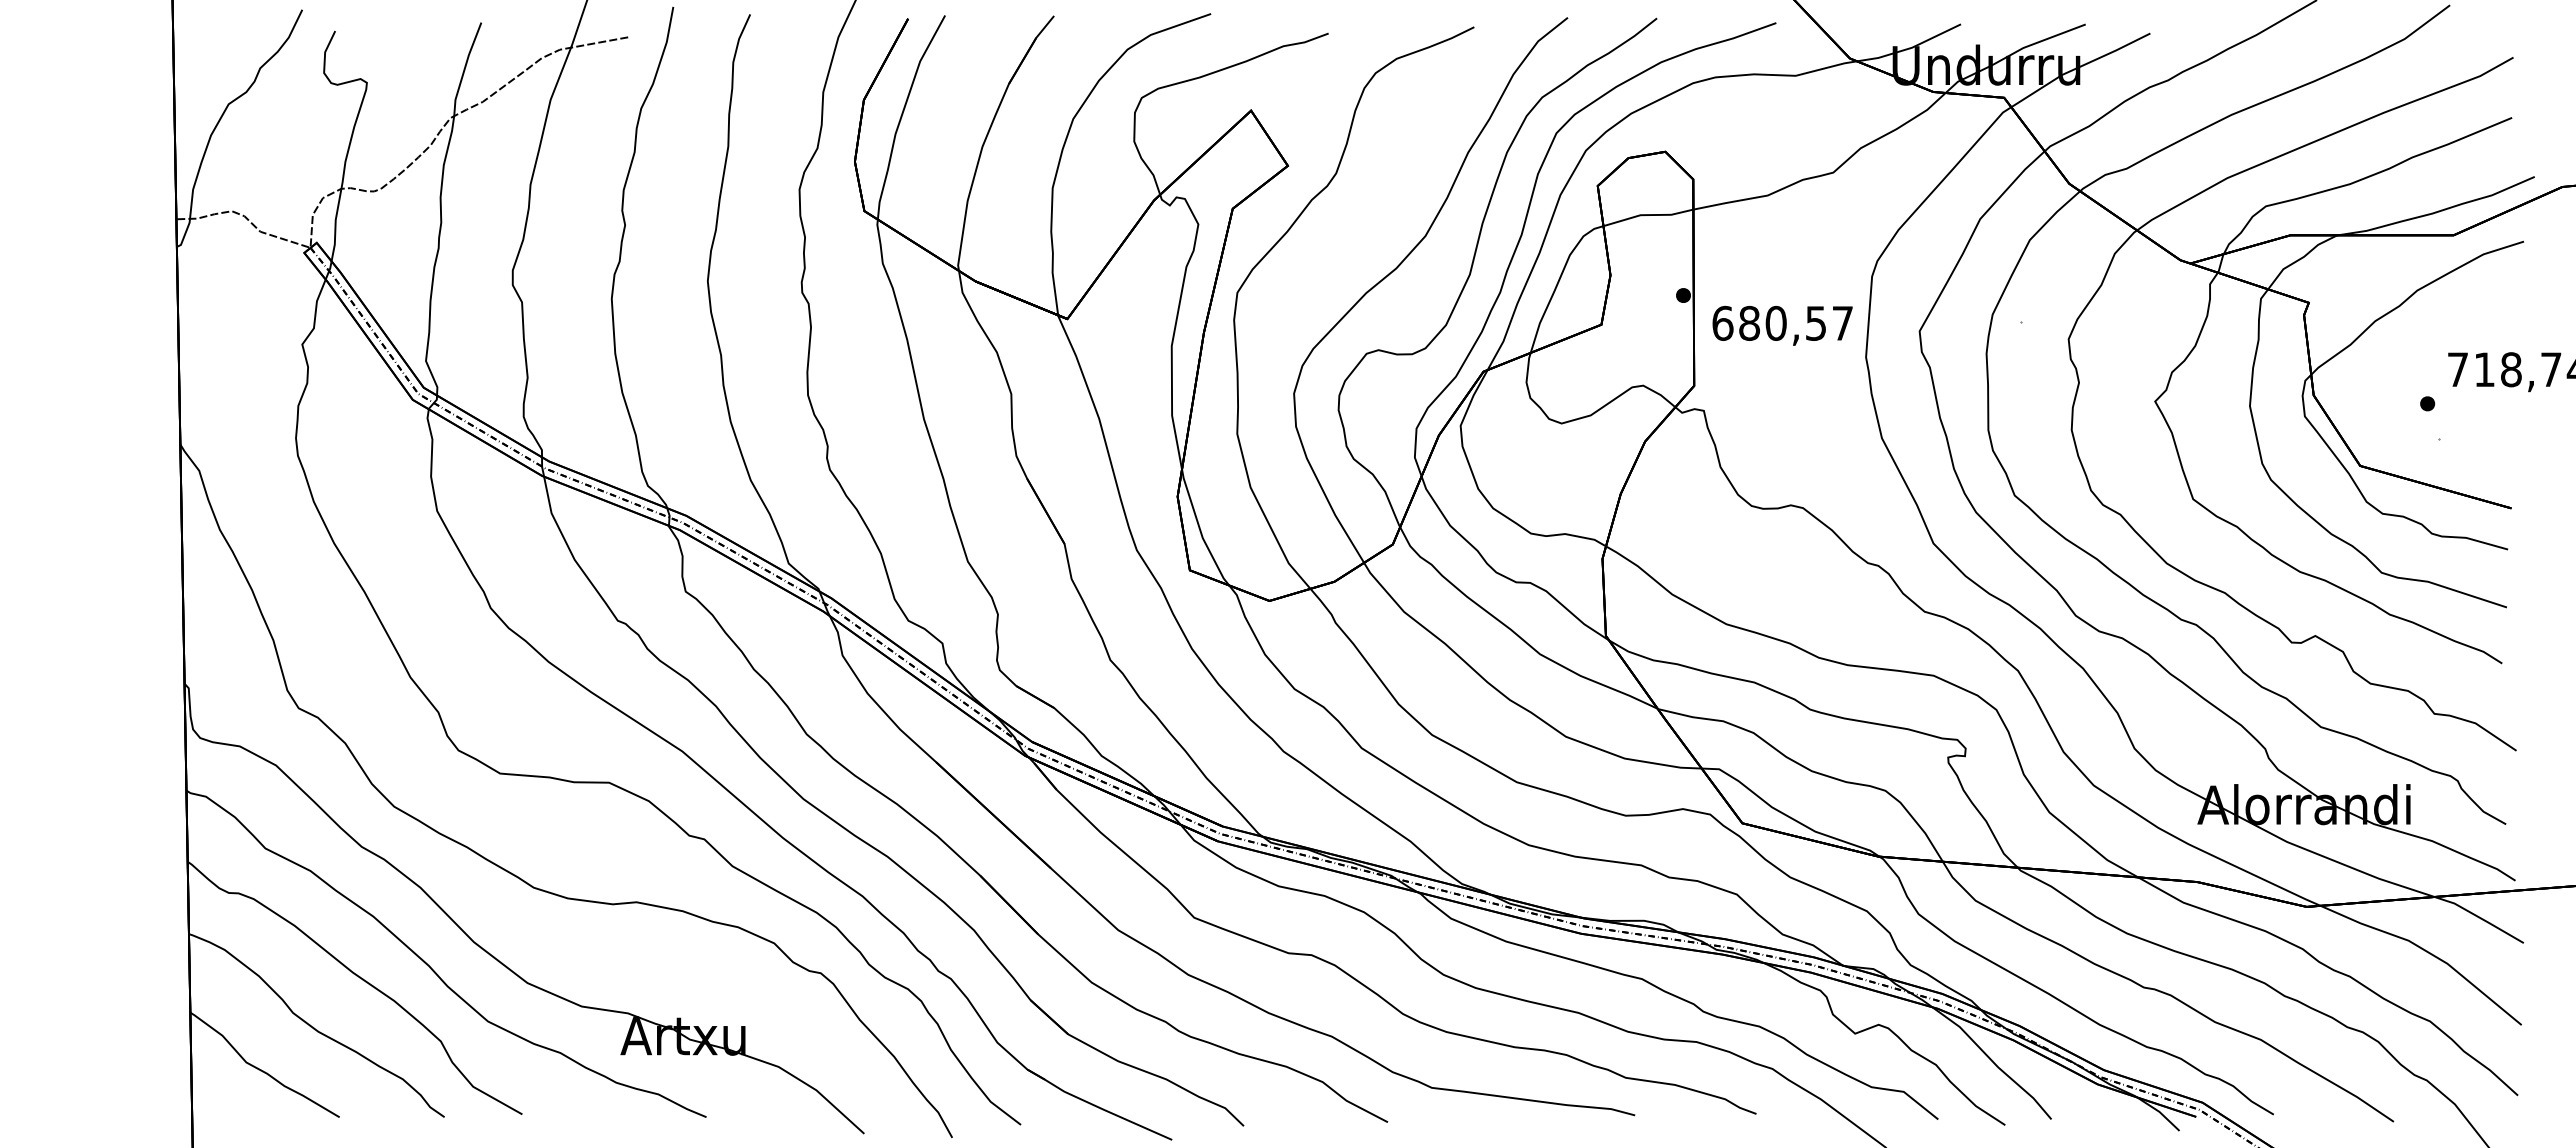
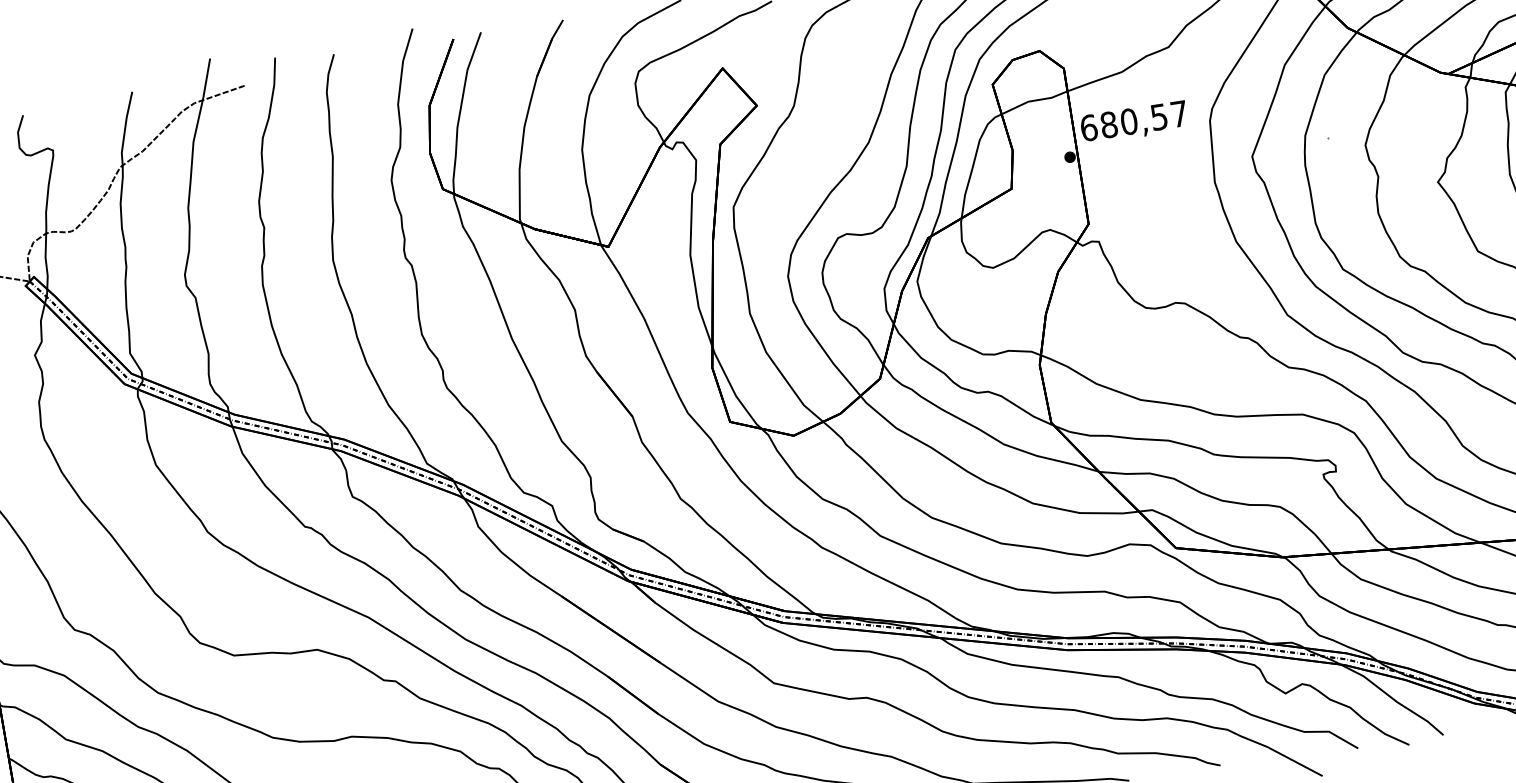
text: (1782, 325) -> (1134, 122), moved

